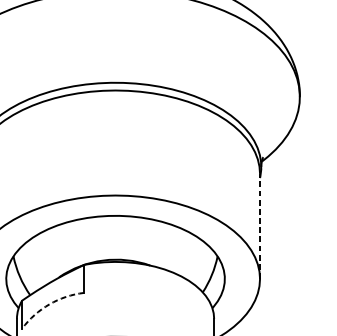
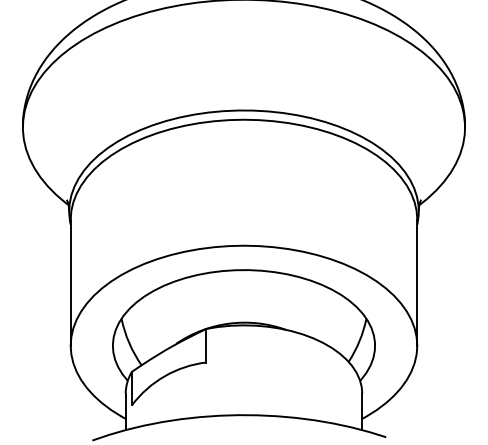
line: (260, 226) -> (417, 282), dashed -> solid
arc: (49, 304) -> (164, 376), dashed -> solid

